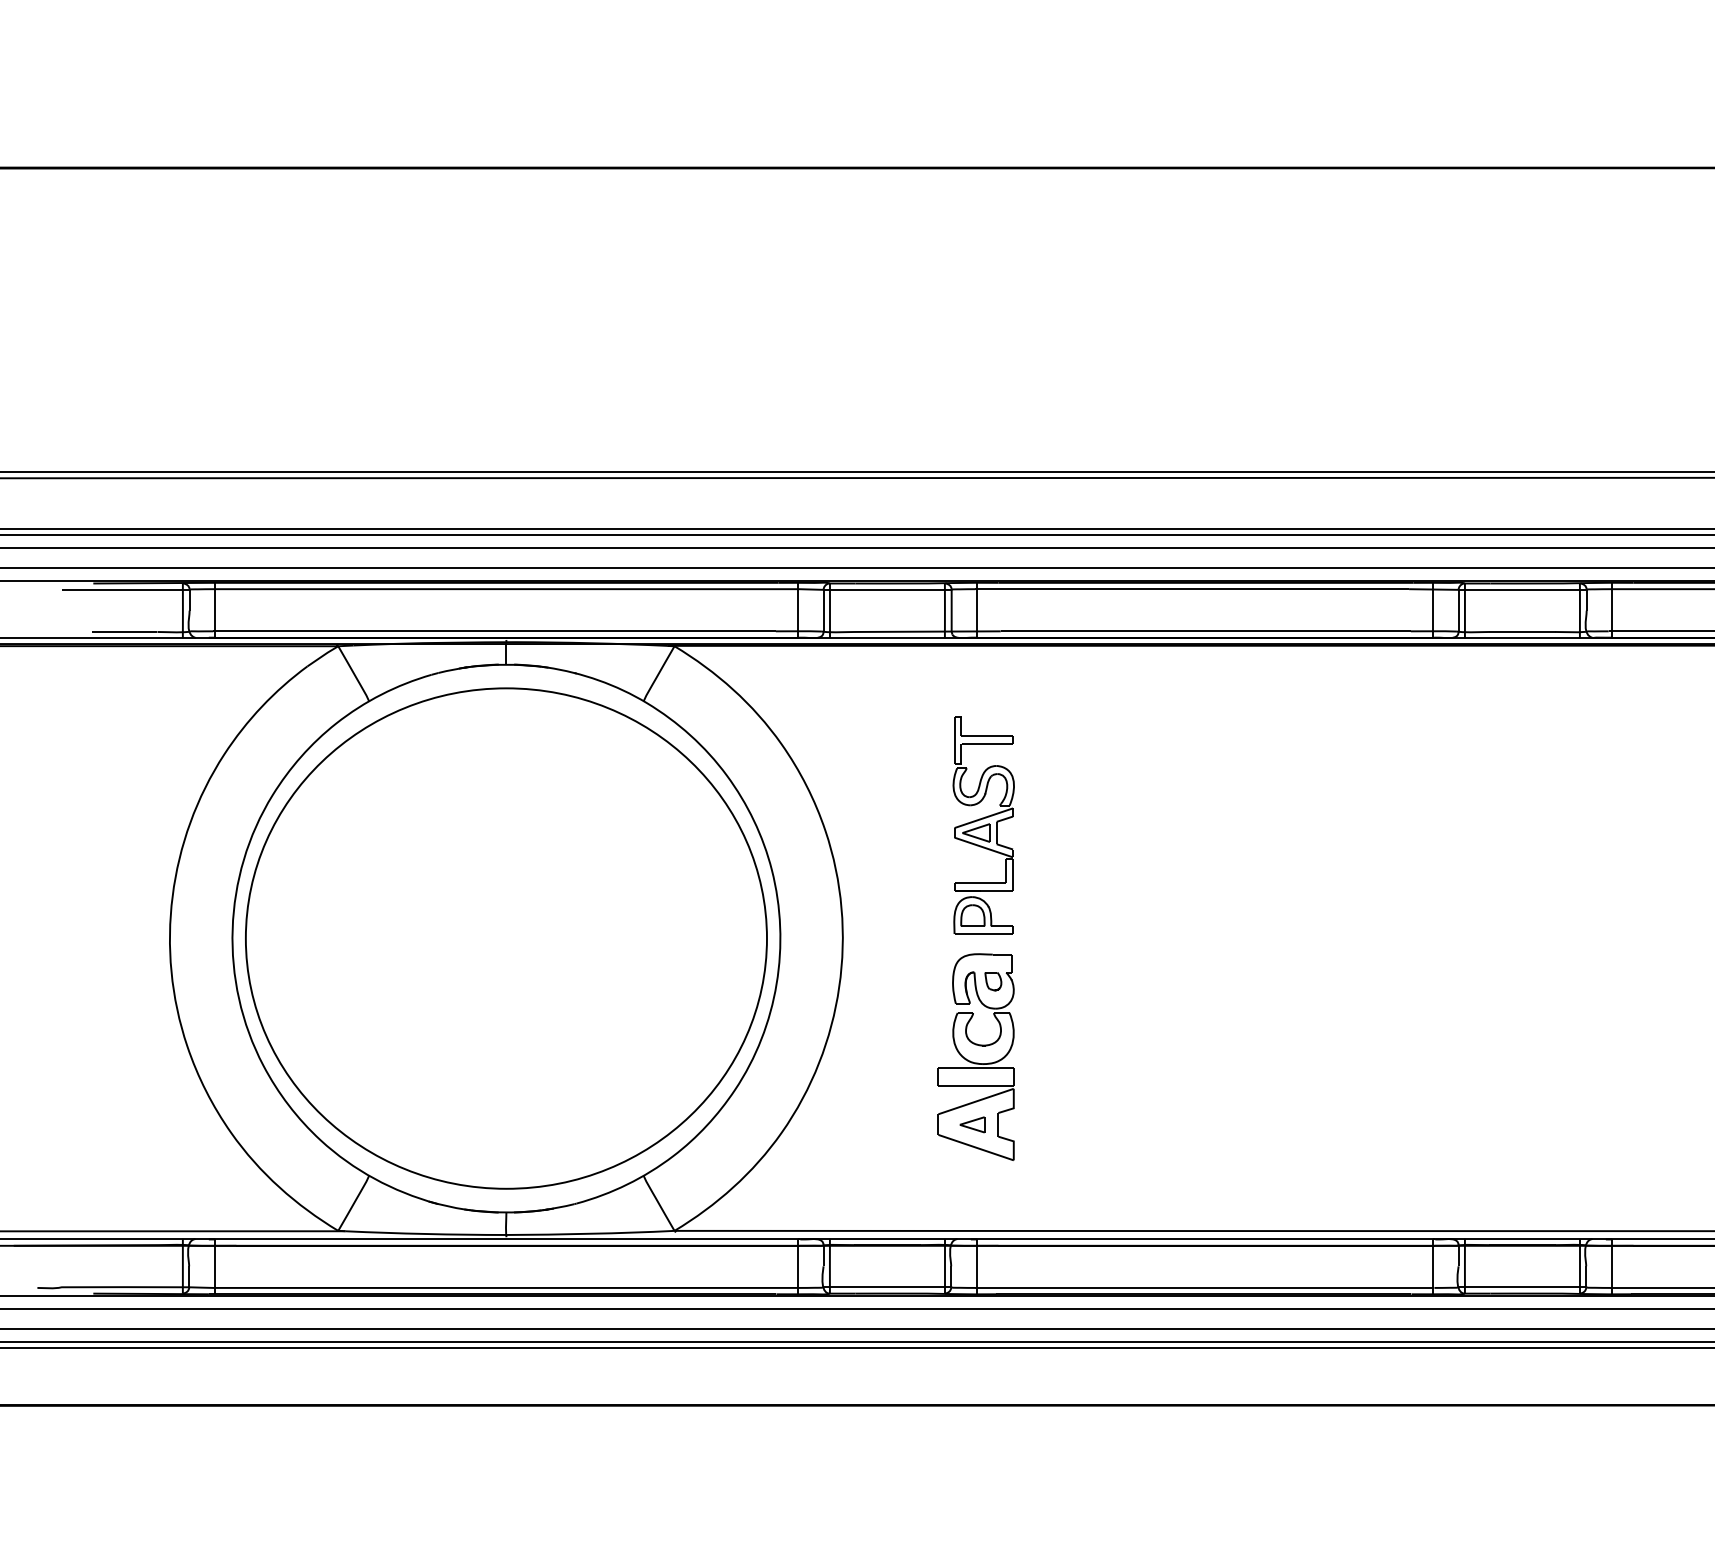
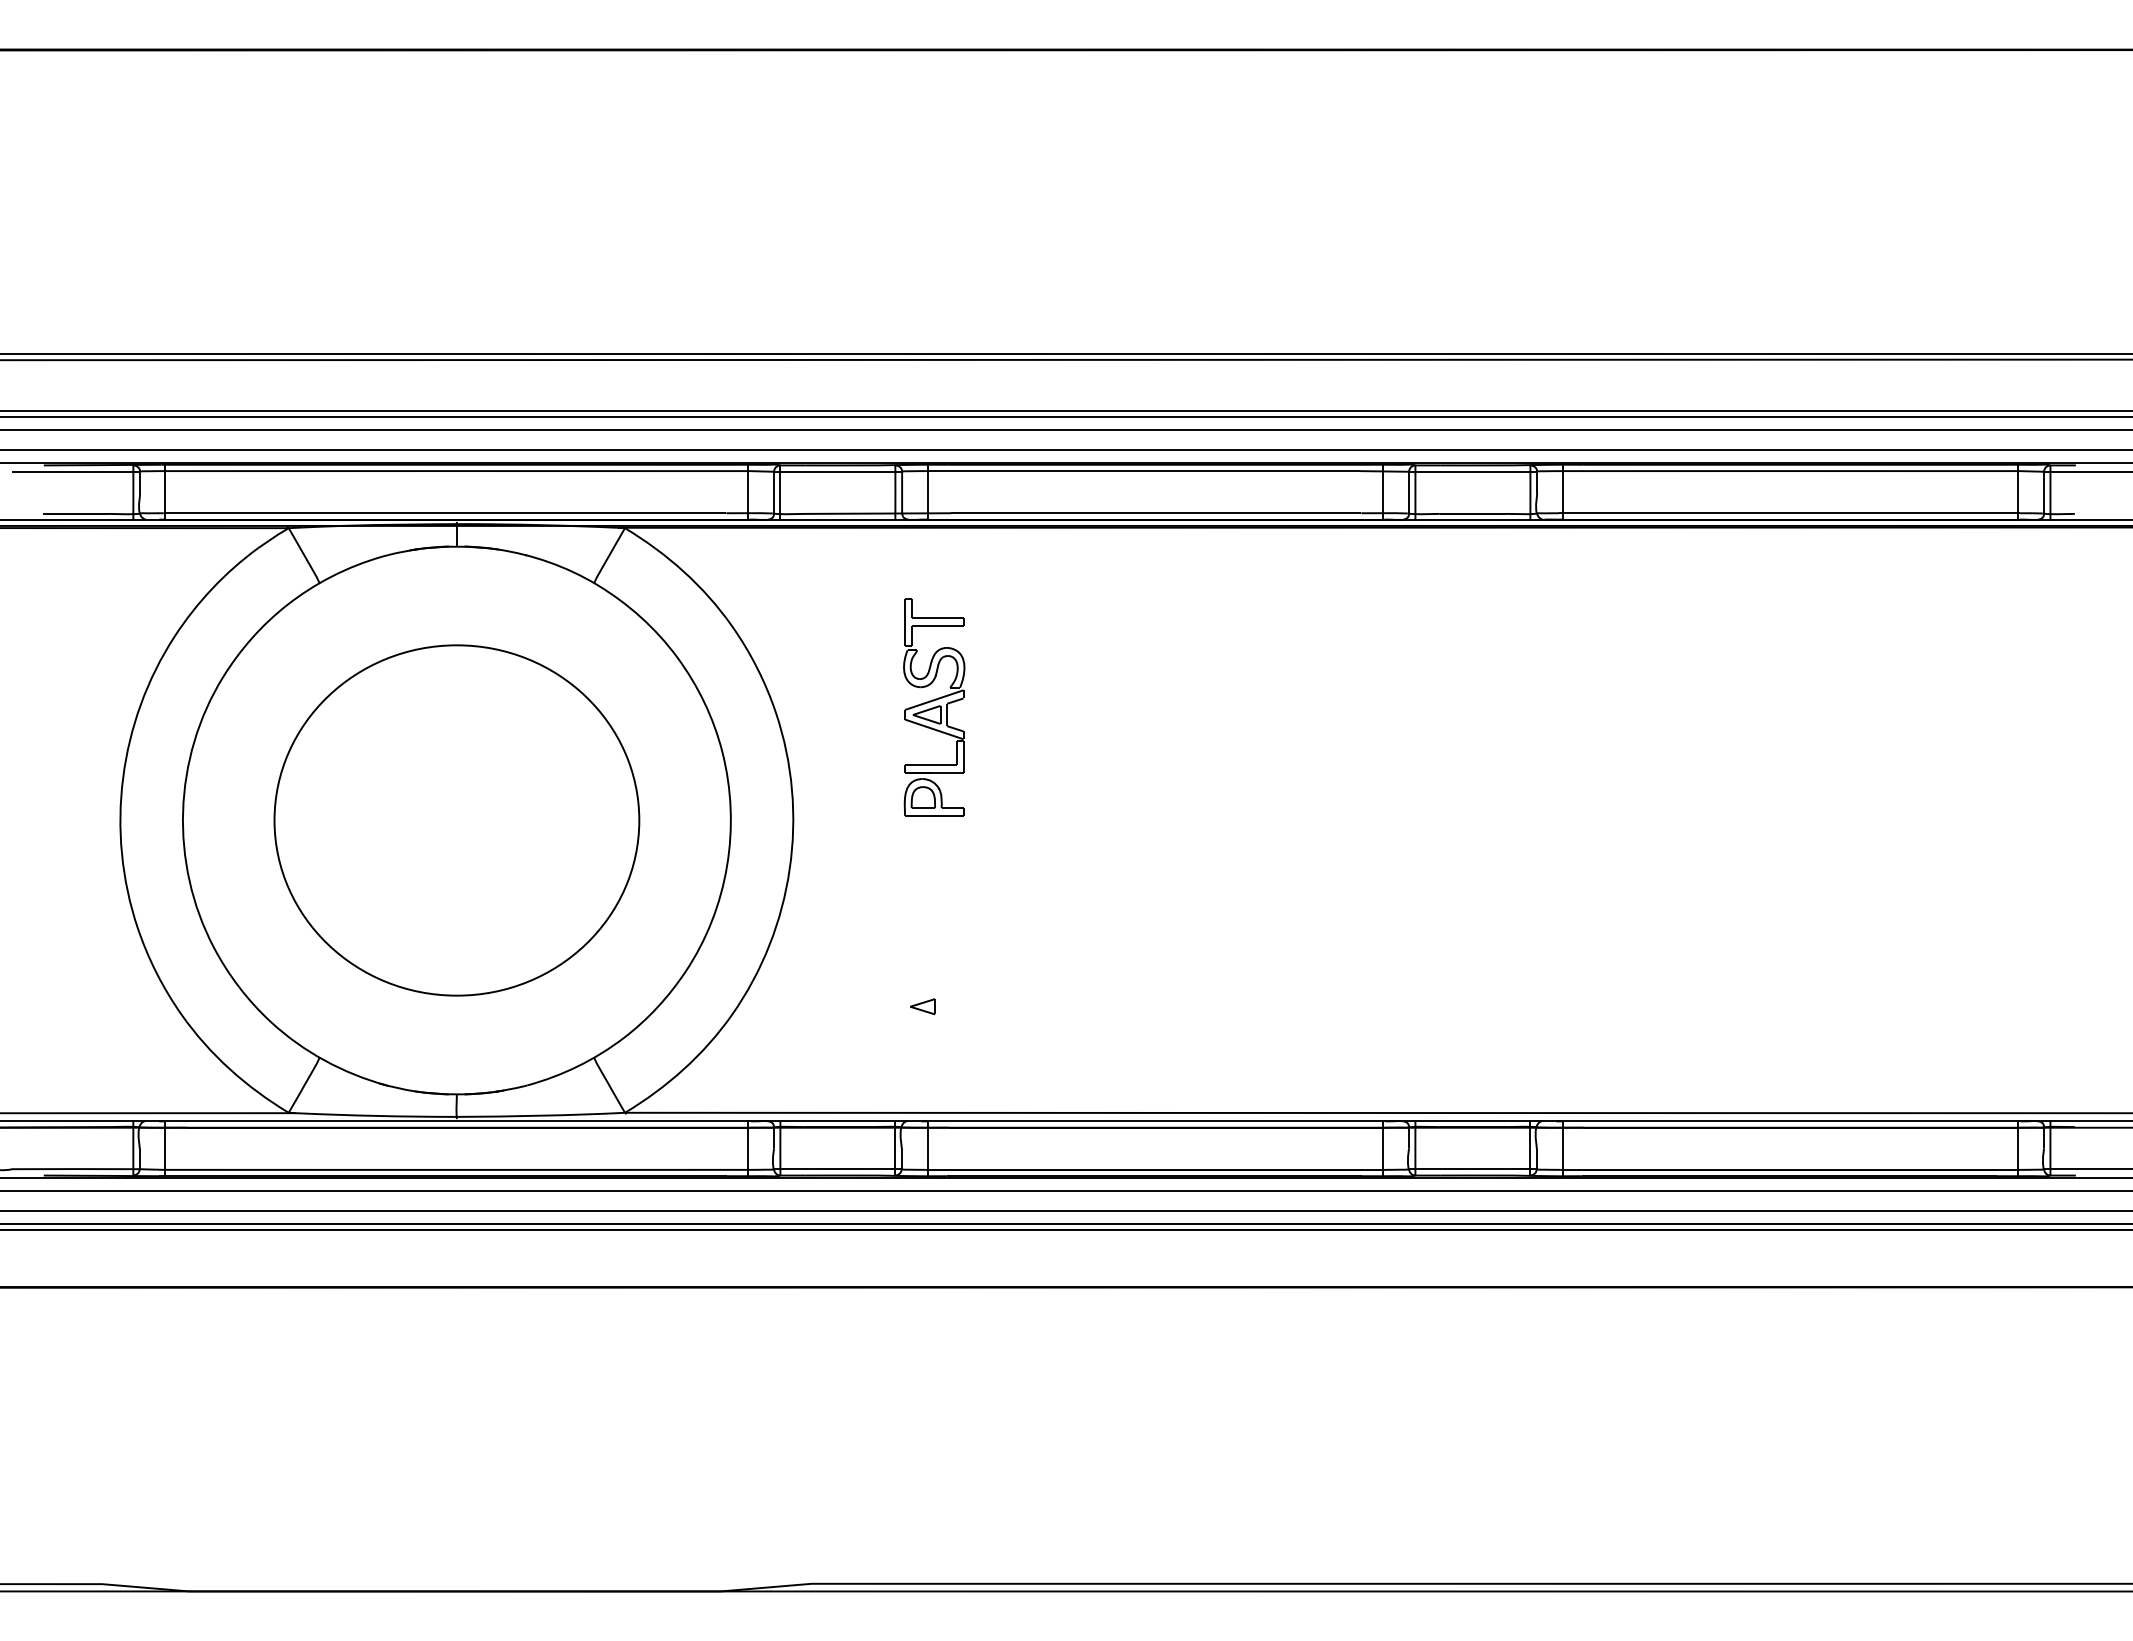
part: (506, 938) -> (456, 820), size x0.7
part: (976, 1056) -> (926, 938), removed

